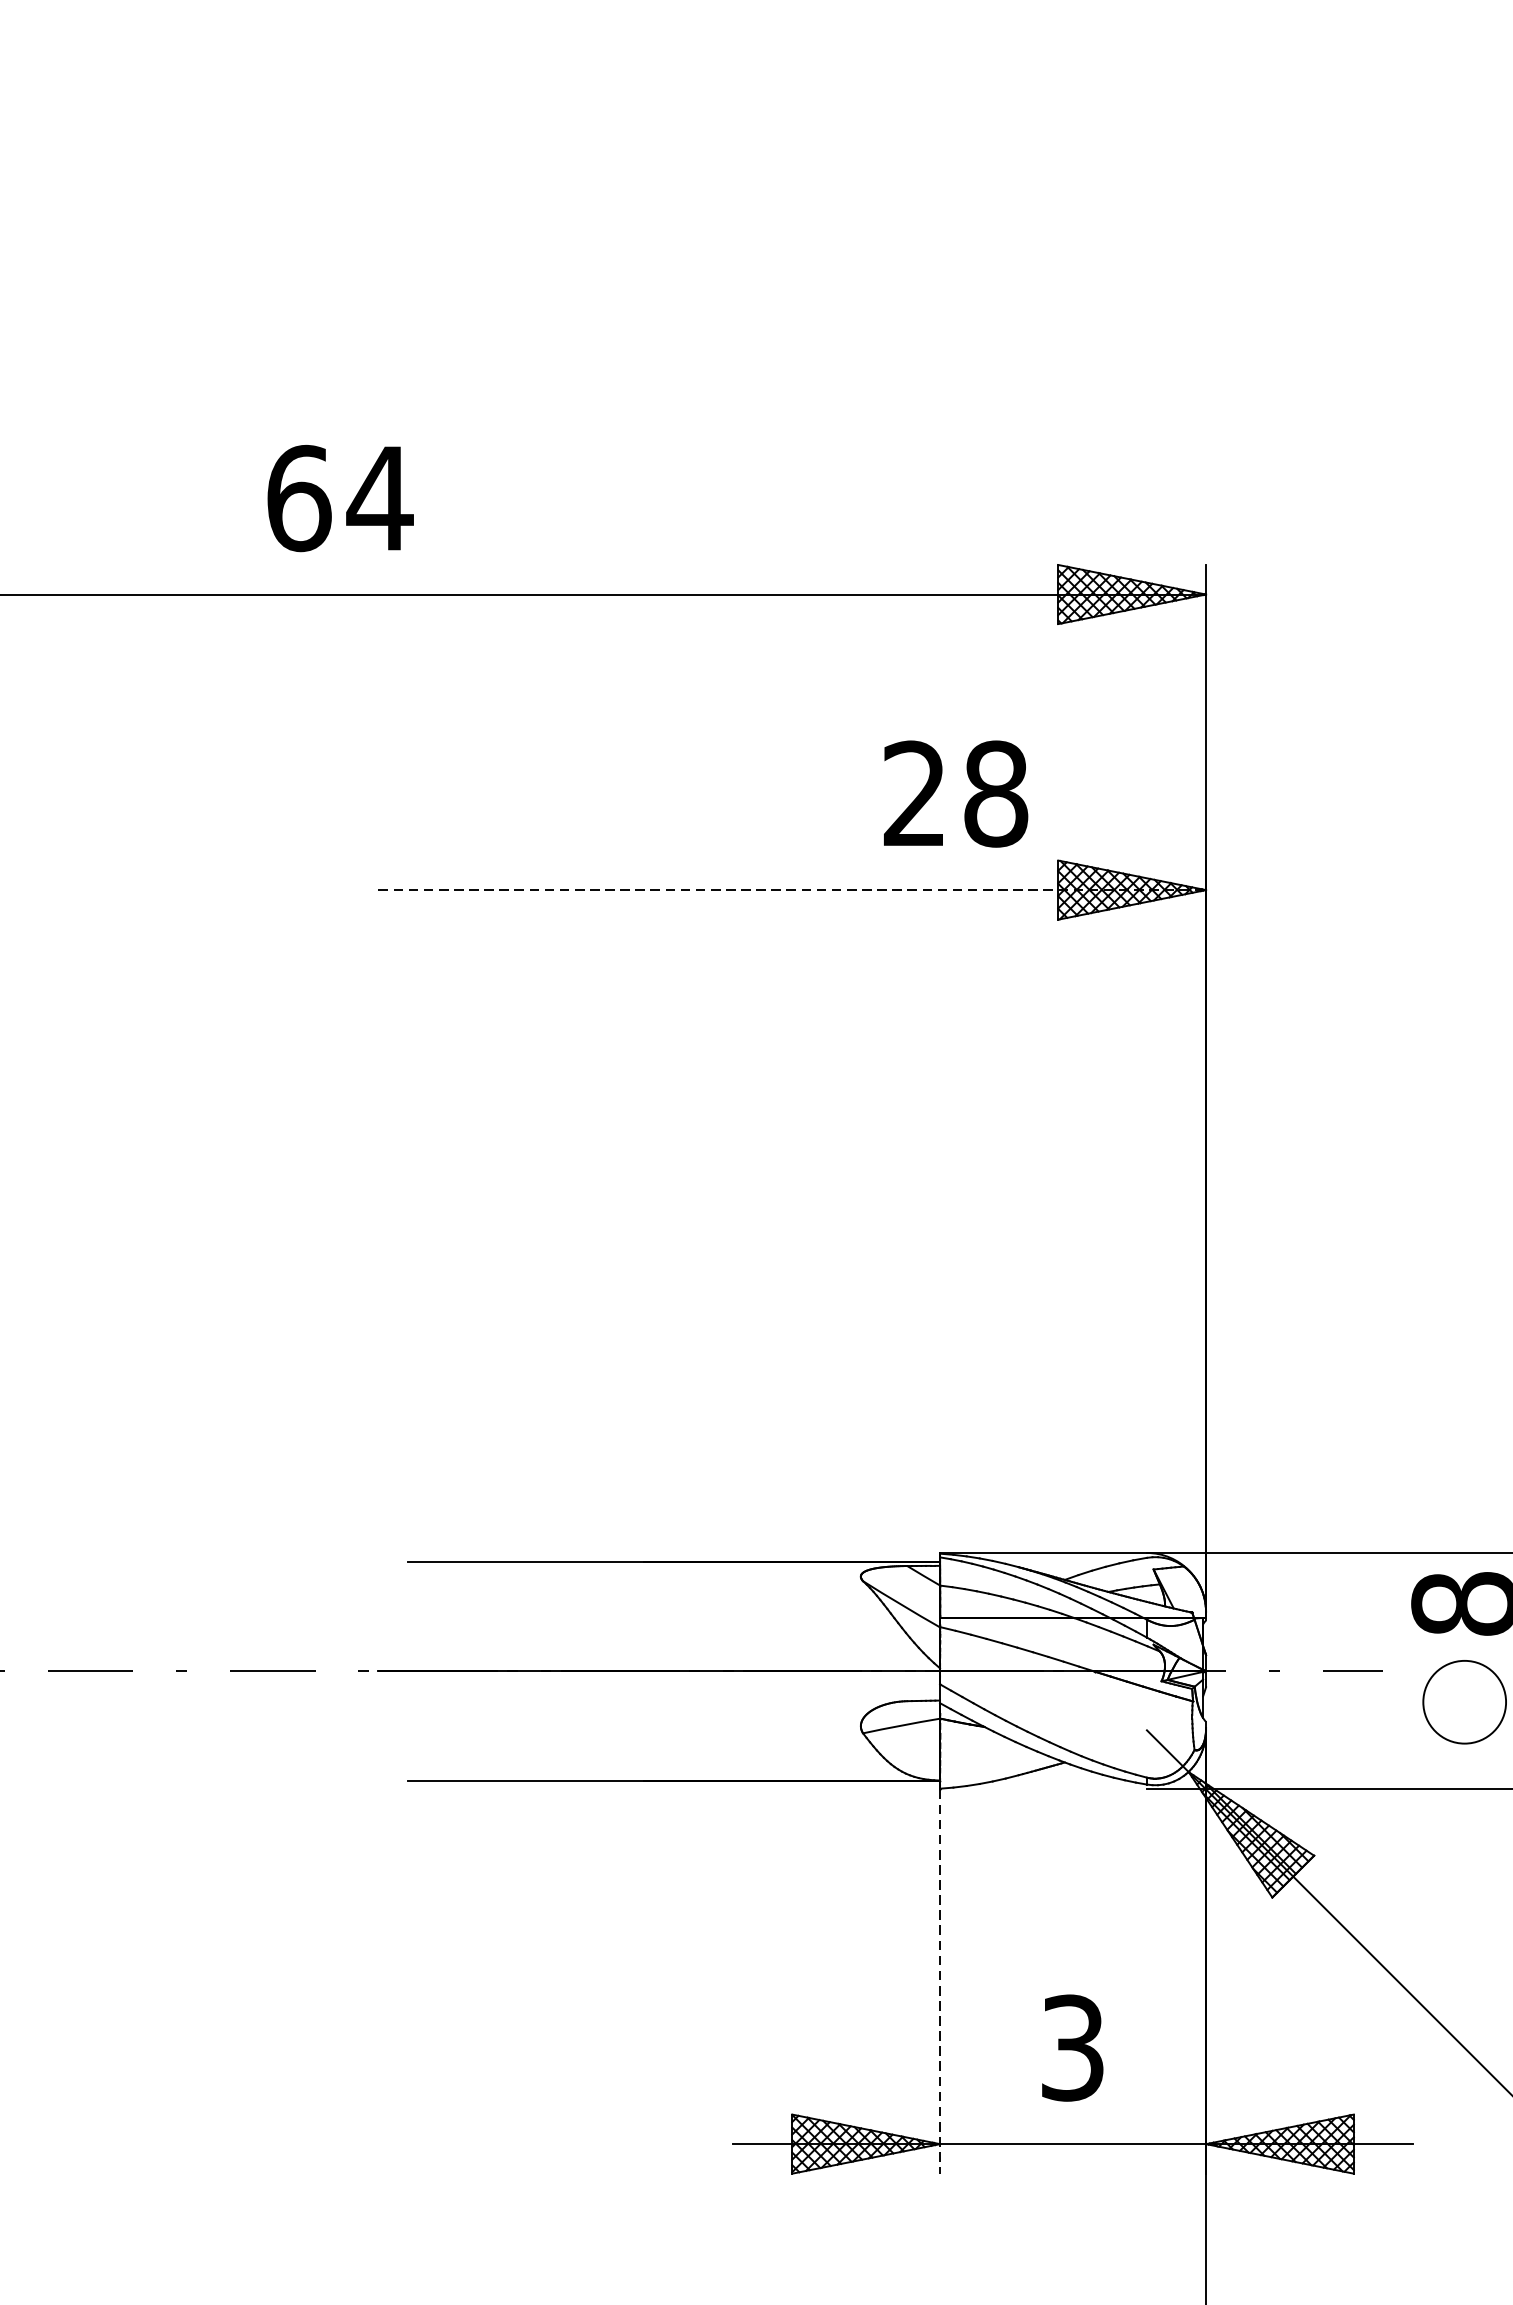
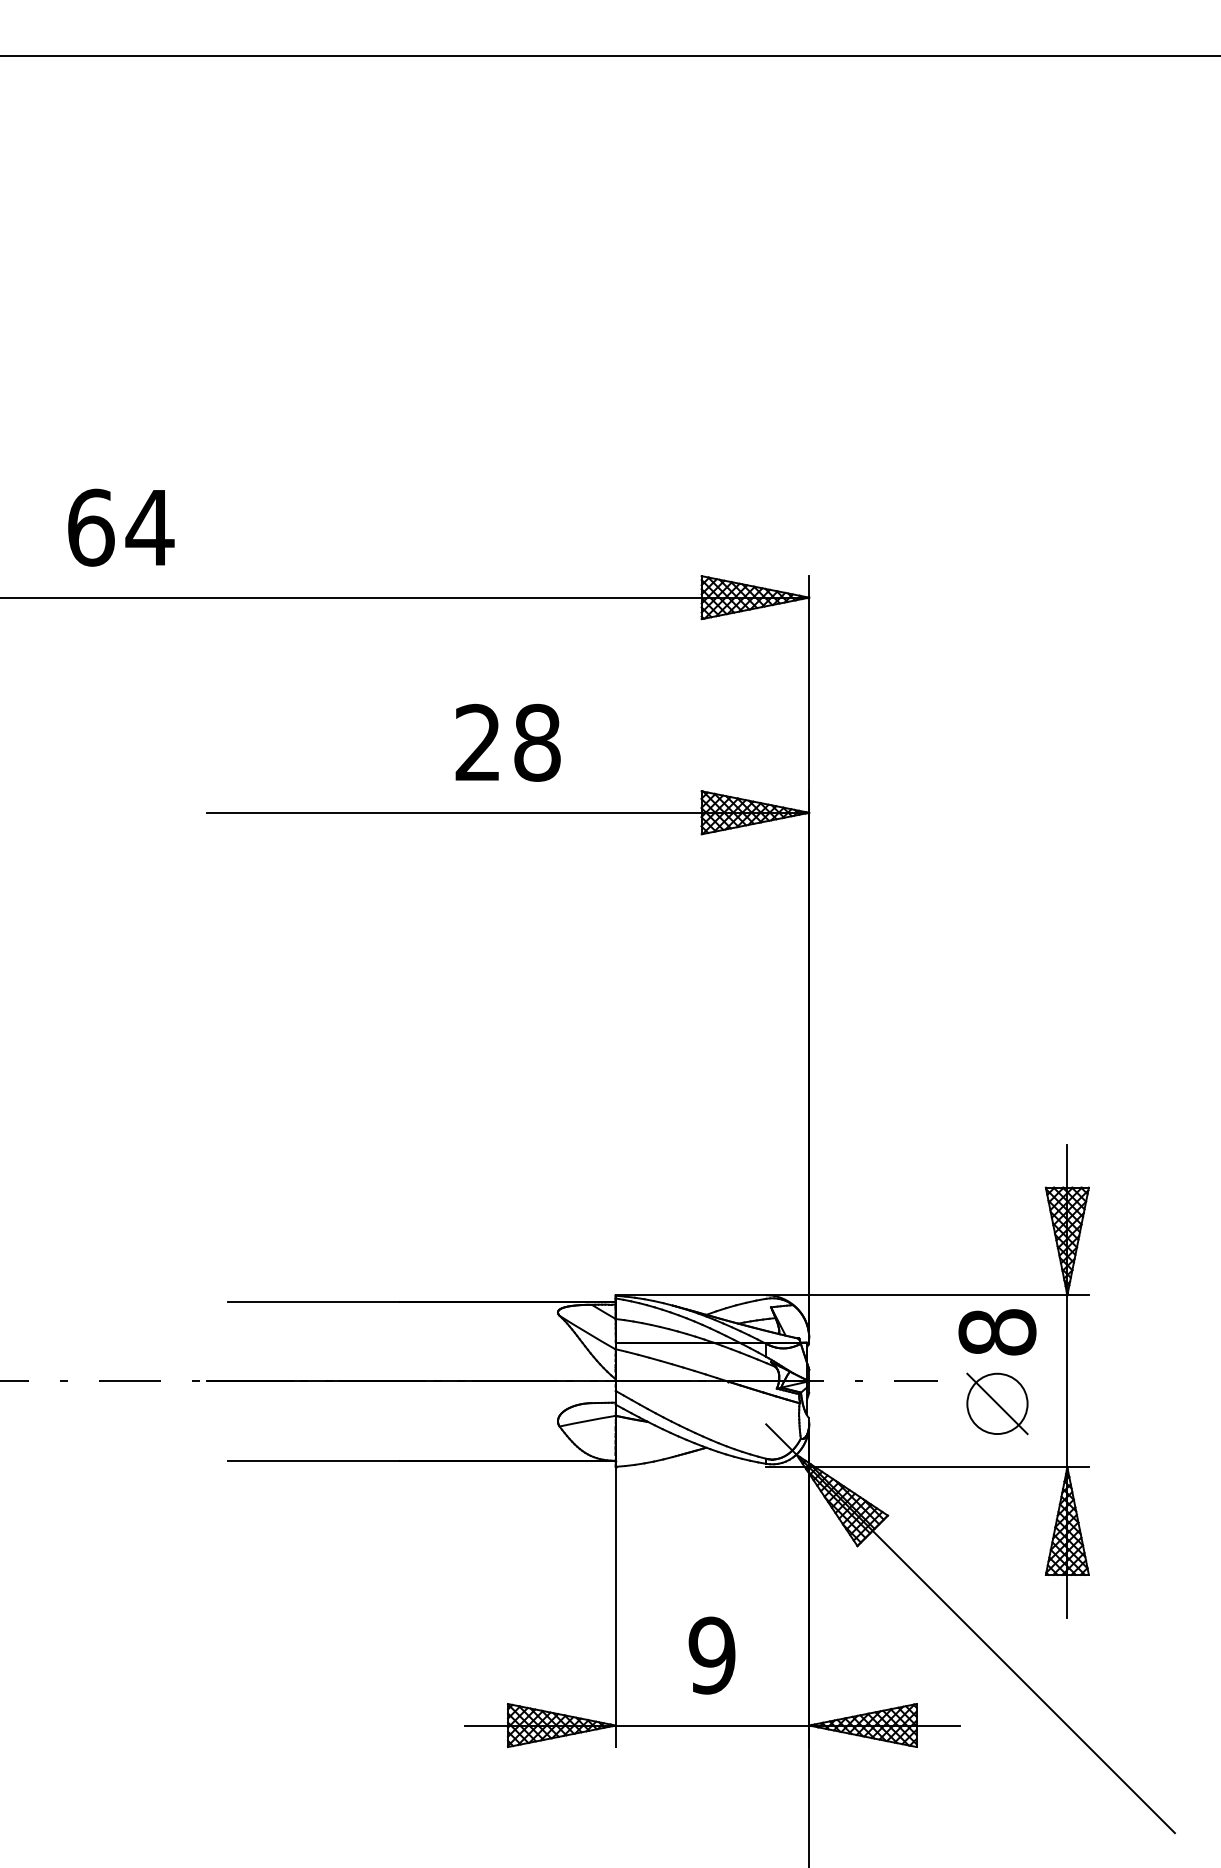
text: (340, 498) -> (121, 527), moved
text: (955, 793) -> (507, 742), moved
line: (792, 889) -> (508, 812), dashed -> solid
line: (1464, 1701) -> (997, 1403), added
line: (939, 1981) -> (615, 1607), dashed -> solid
text: (1071, 2047) -> (711, 1655), 3 -> 9

